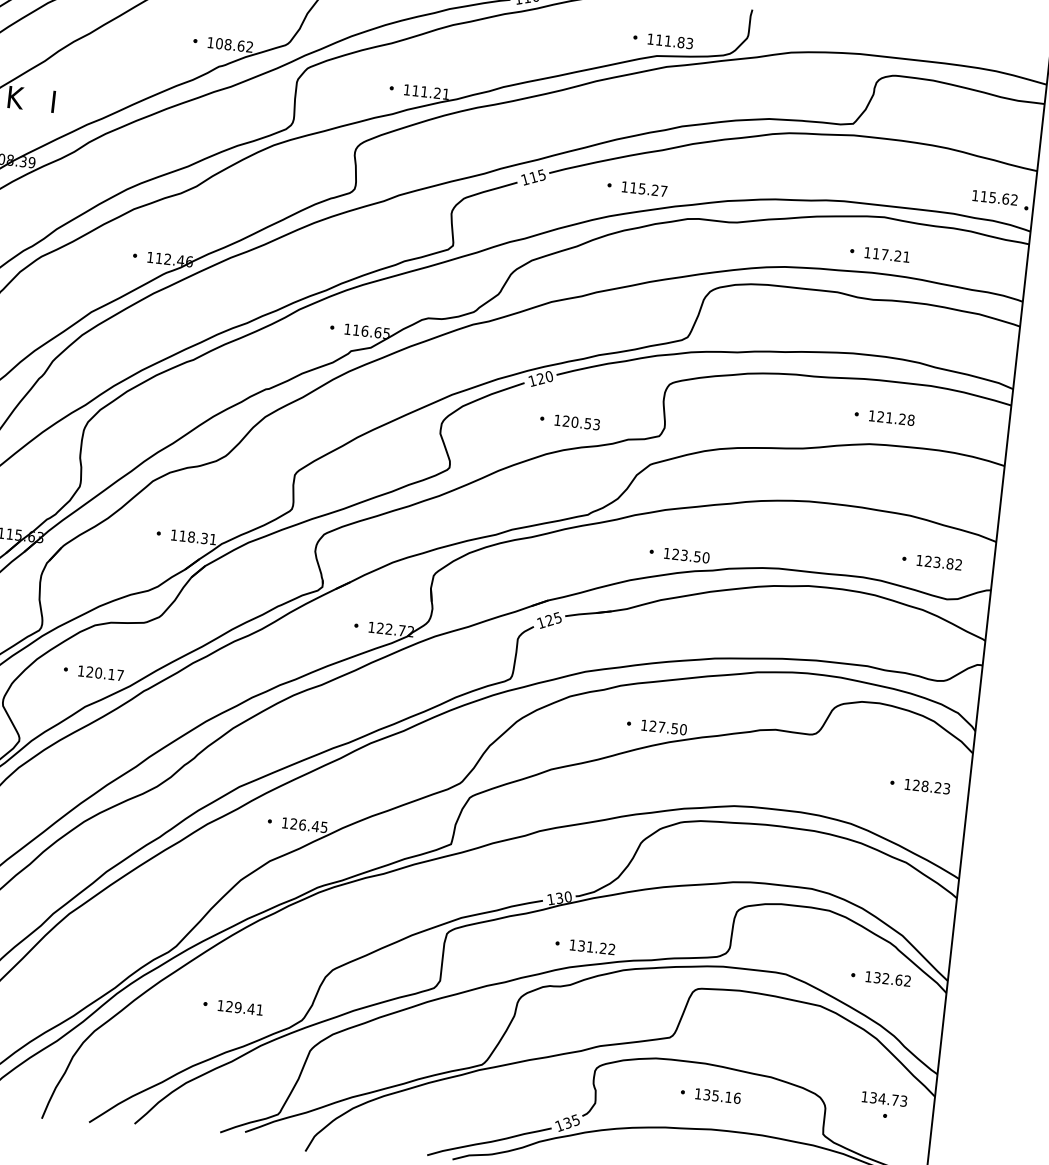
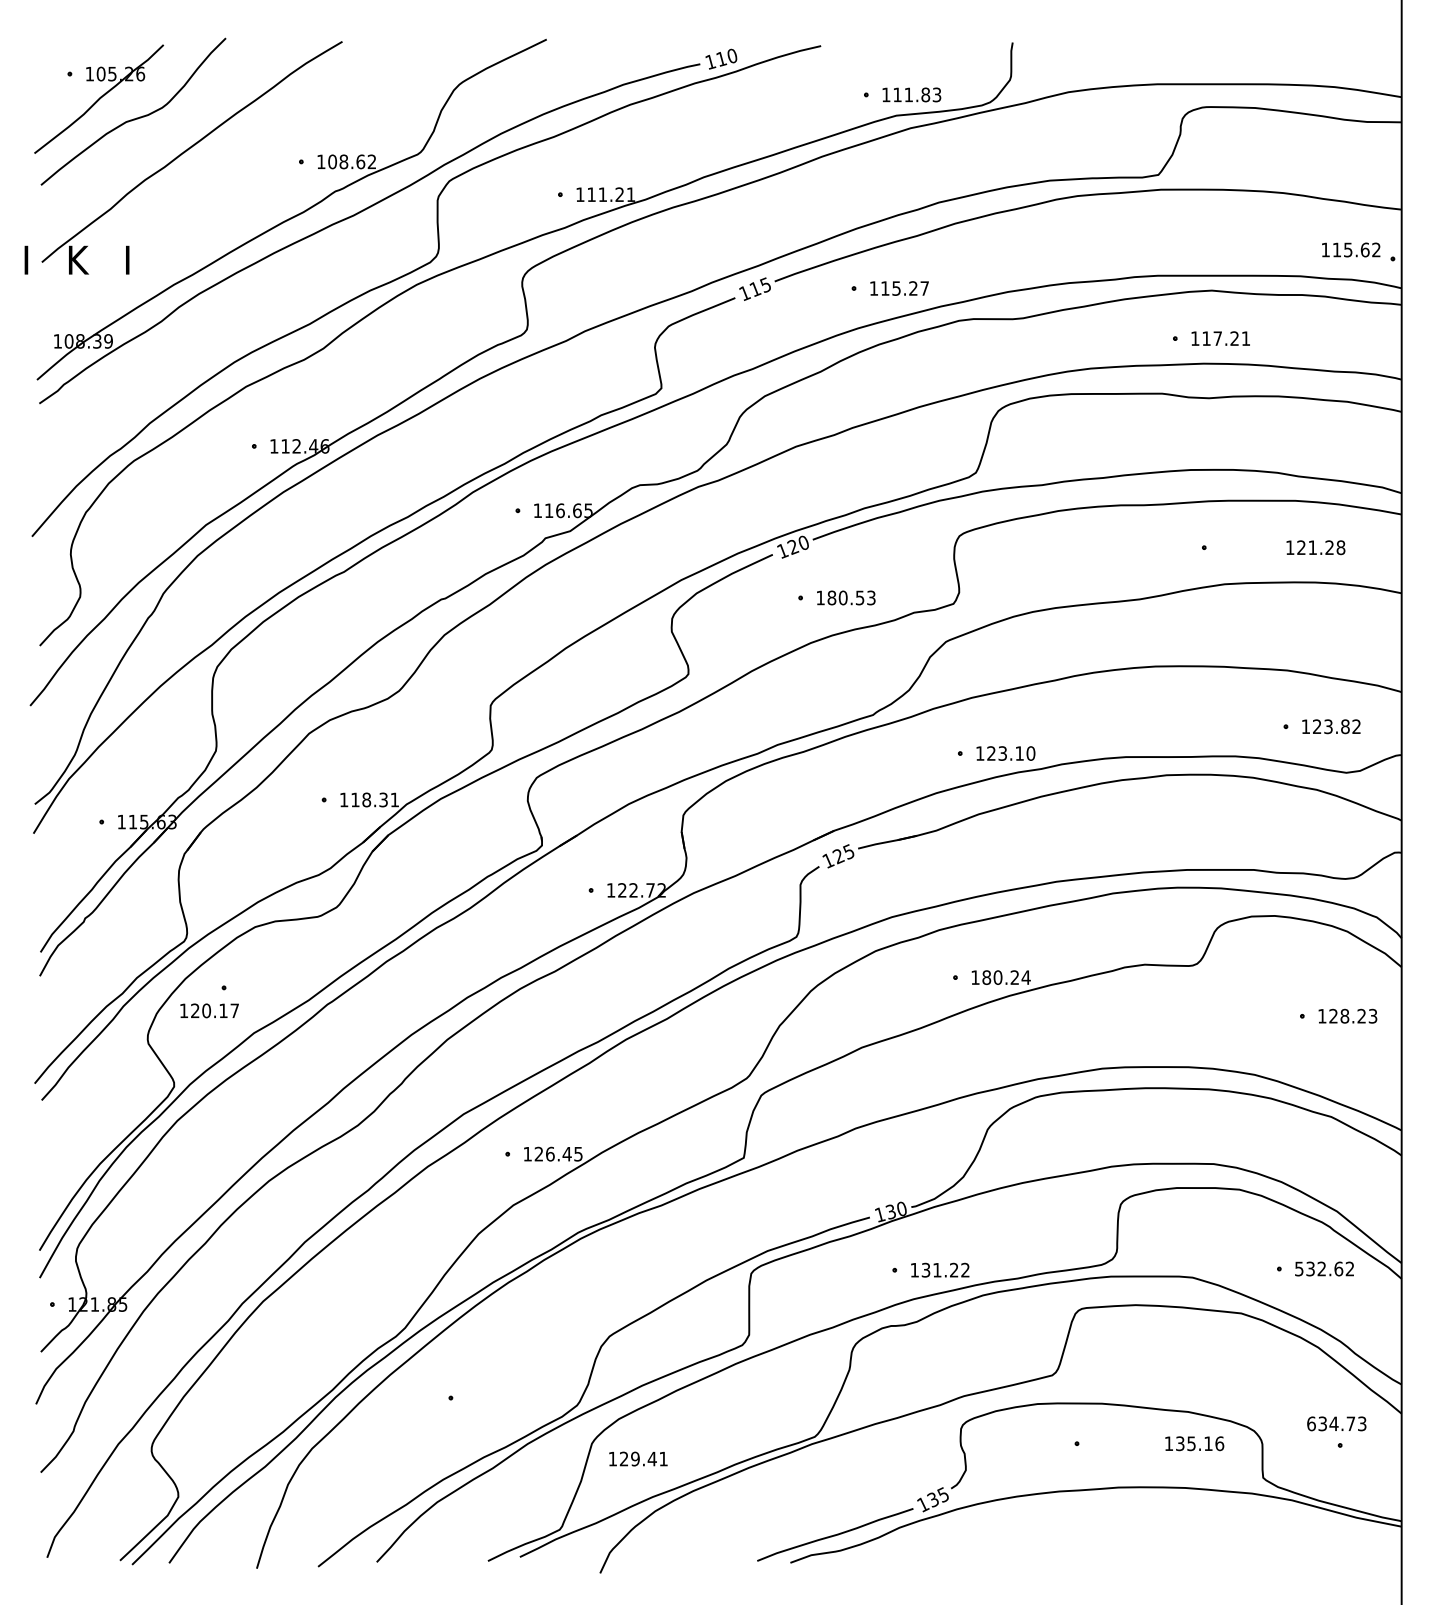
text: (891, 417) -> (1315, 547), moved
text: (566, 420) -> (831, 597), 120.53 -> 180.53
text: (697, 556) -> (1019, 753), 123.50 -> 123.10
text: (100, 673) -> (209, 1010), moved
text: (668, 727) -> (1006, 977), 127.50 -> 180.24
text: (868, 976) -> (1299, 1268), 132.62 -> 532.62
text: (240, 1007) -> (638, 1458), moved
text: (717, 1095) -> (1194, 1443), moved
text: (864, 1096) -> (1311, 1423), 134.73 -> 634.73

